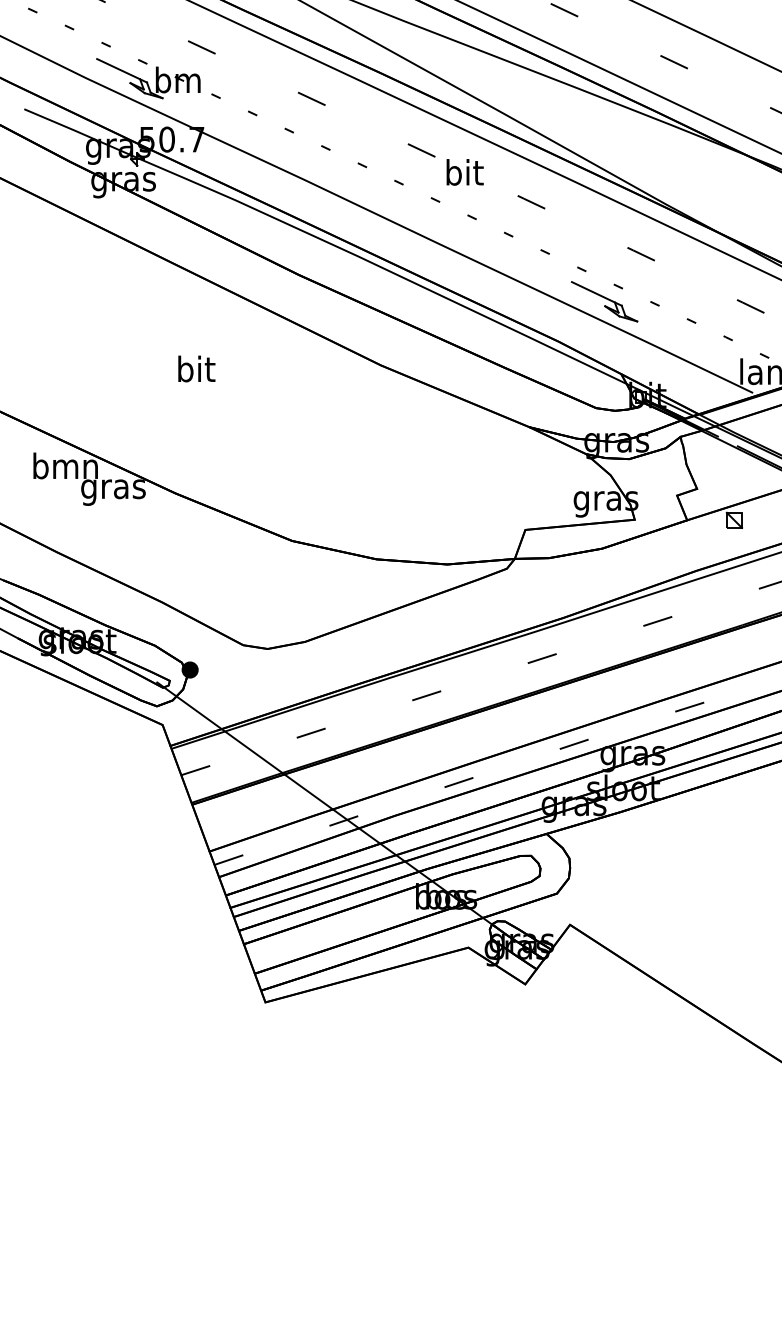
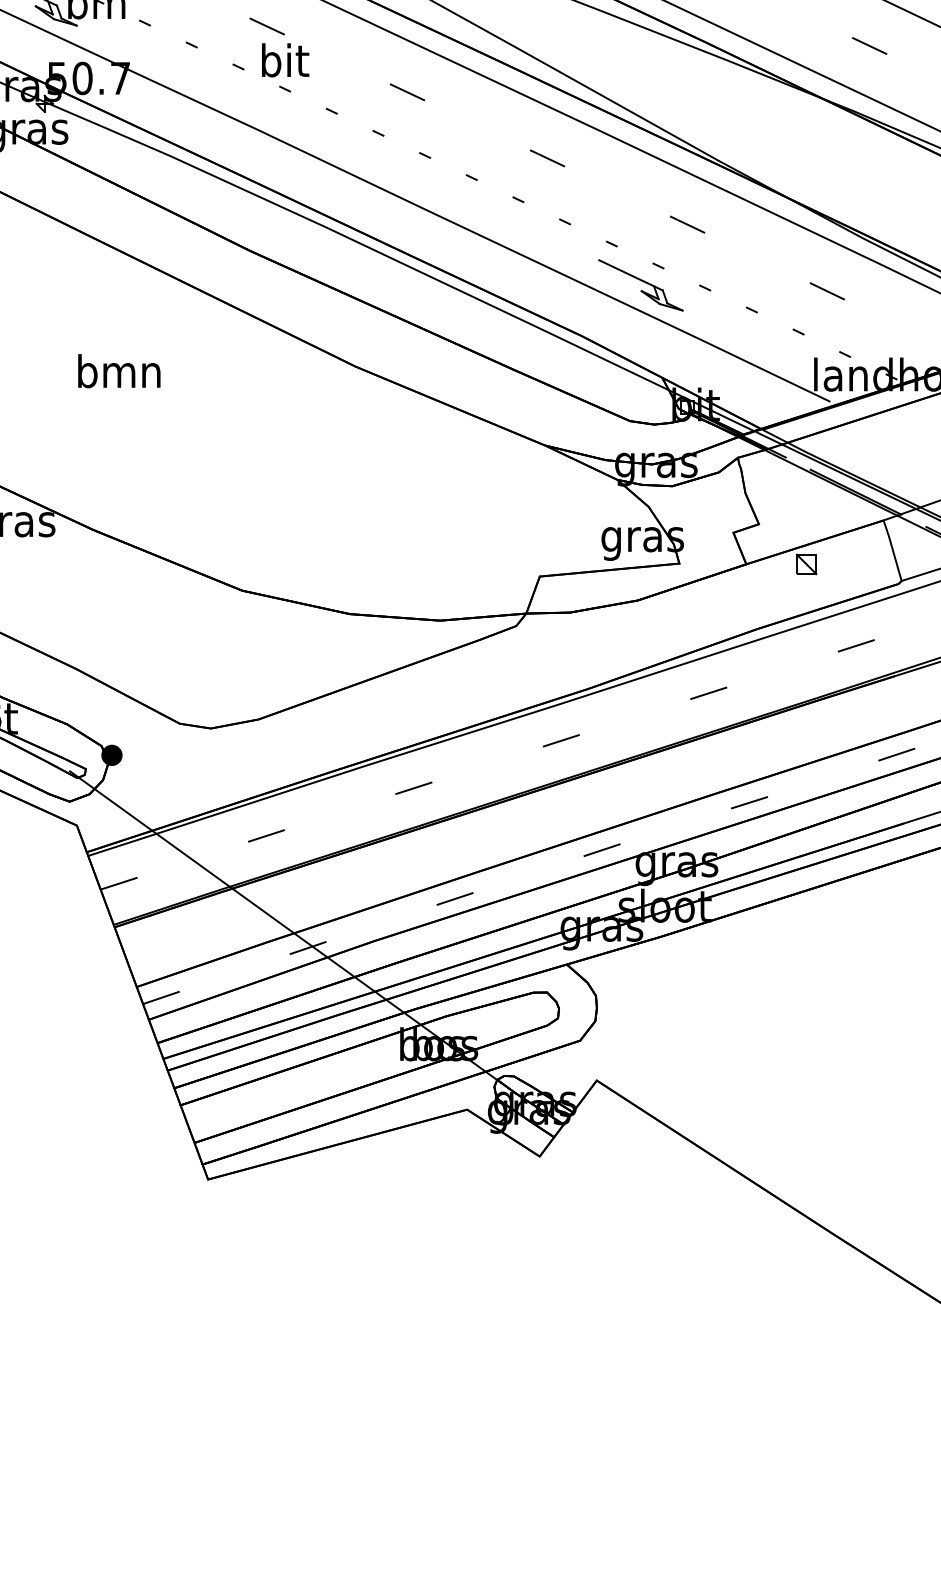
text: (464, 172) -> (284, 60), moved
text: (195, 368) -> (118, 370), bit -> bmn

